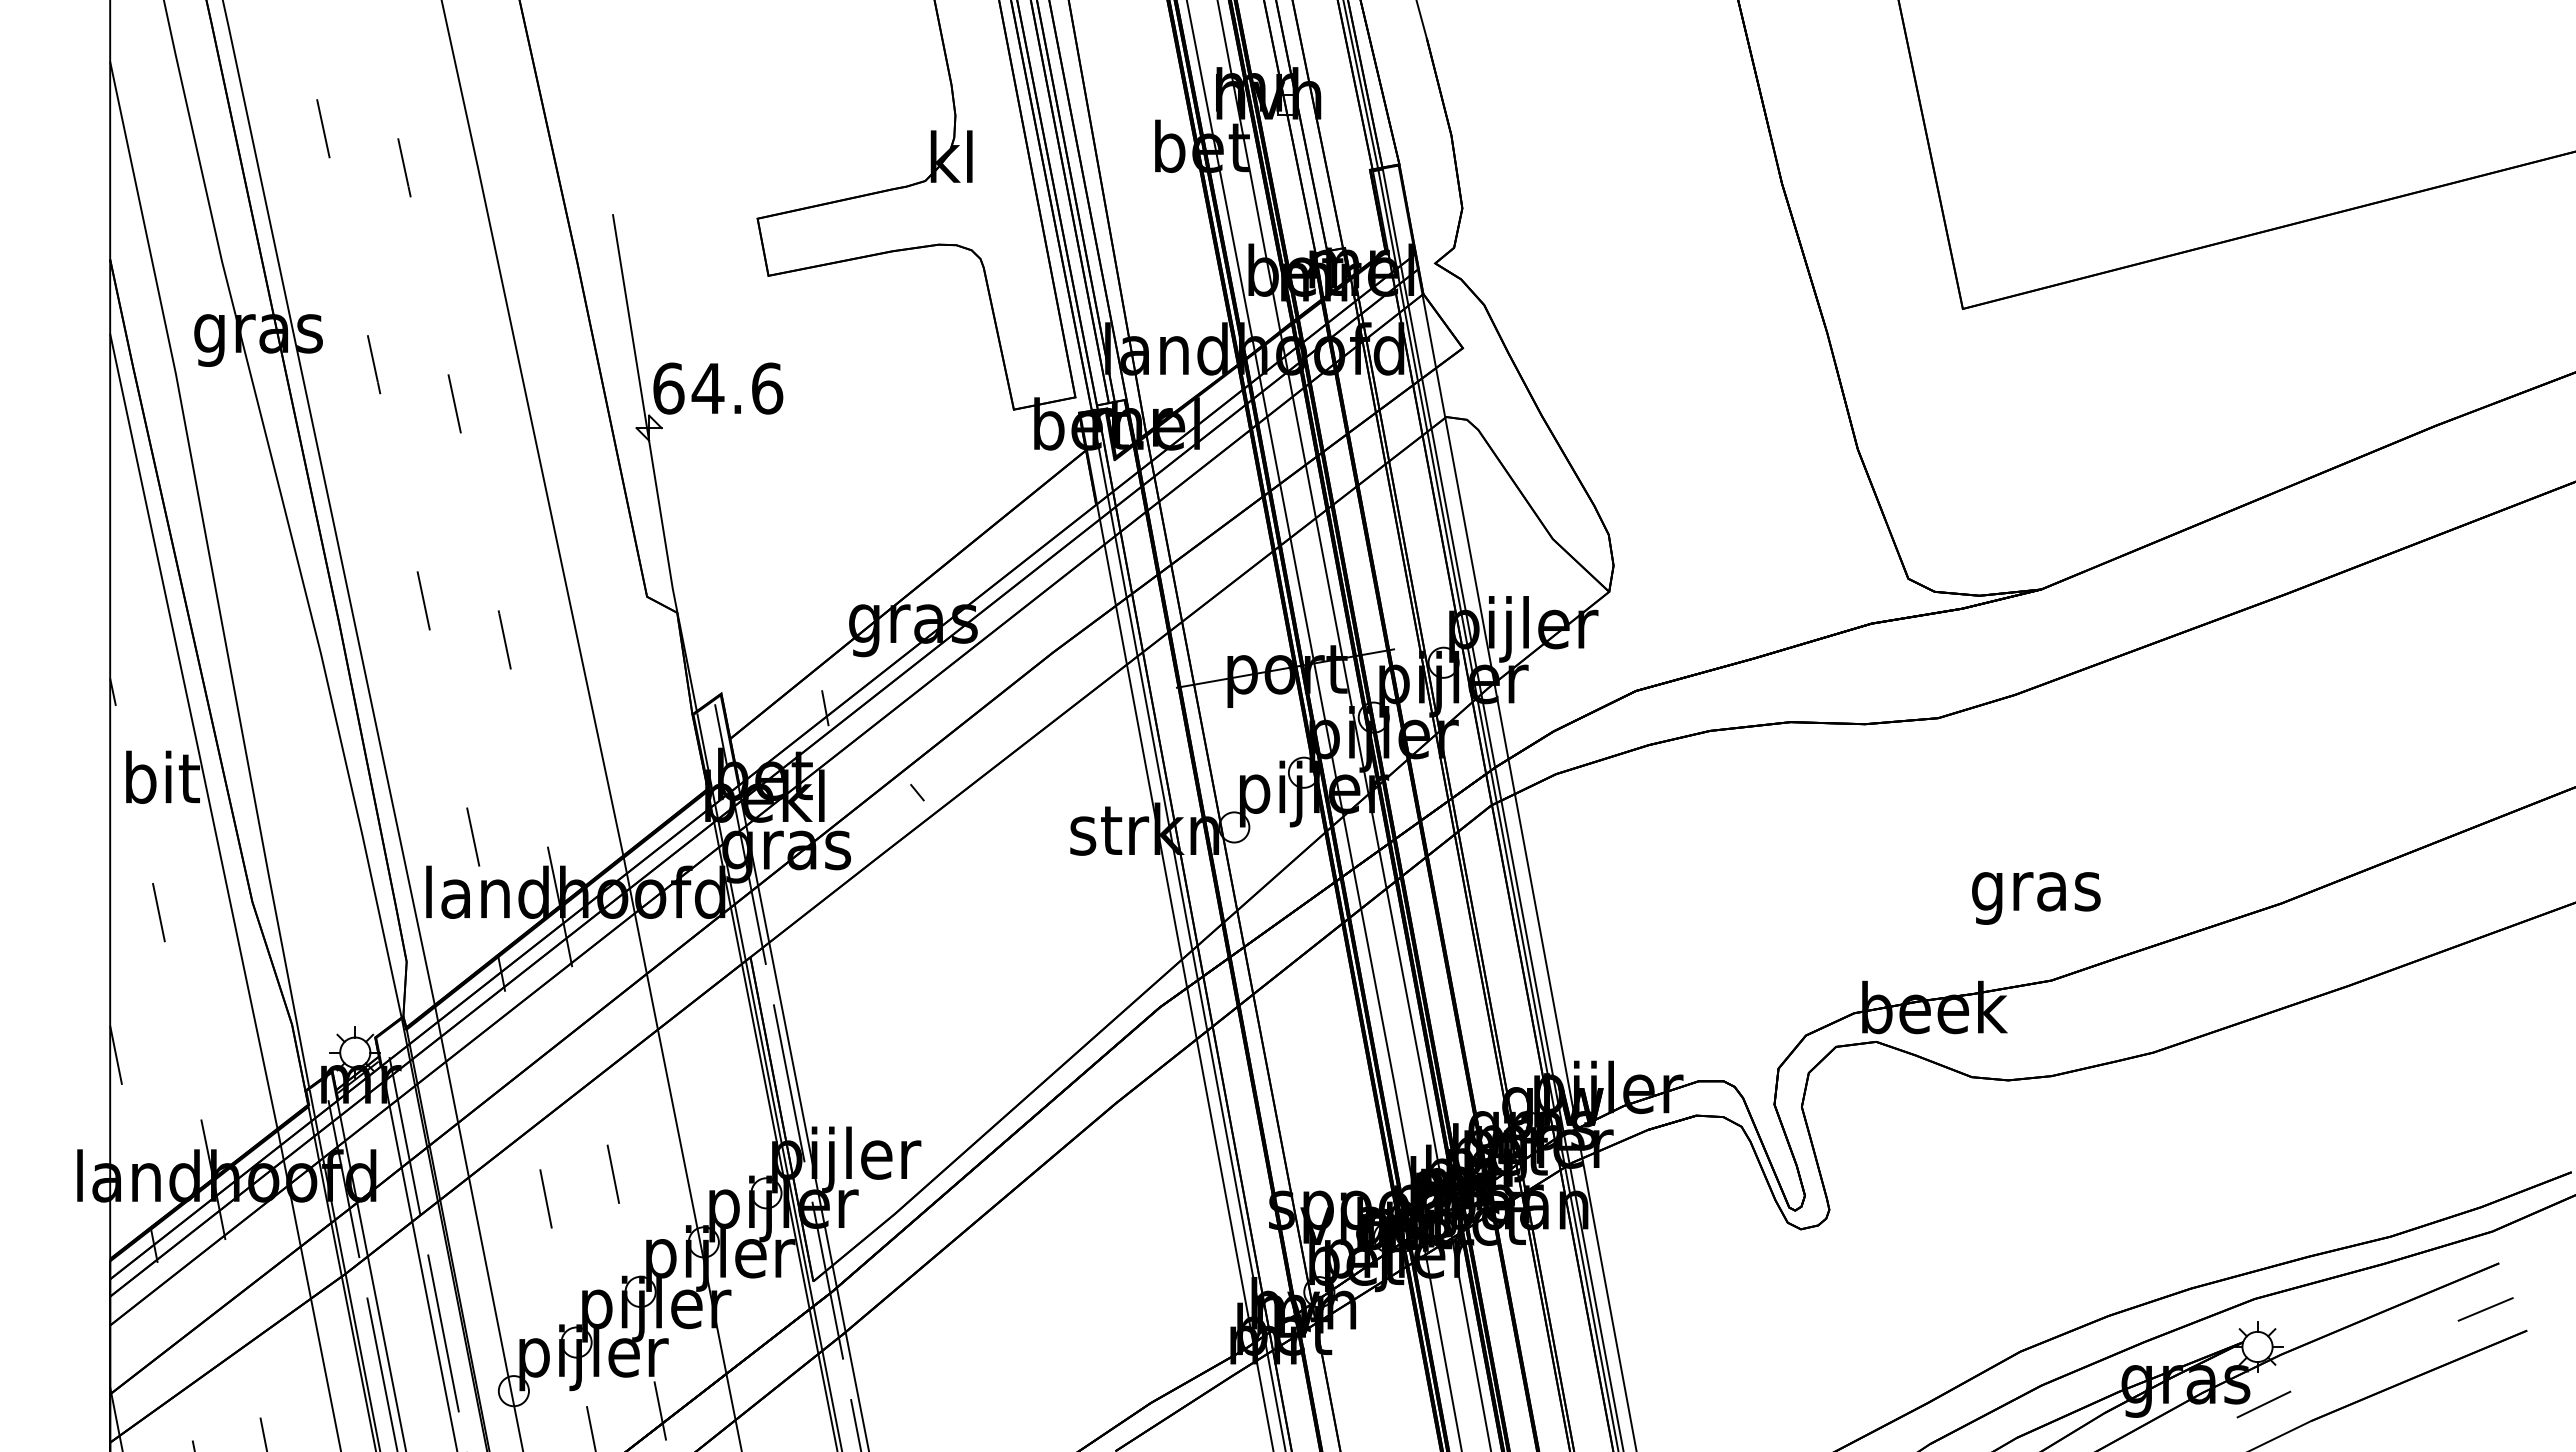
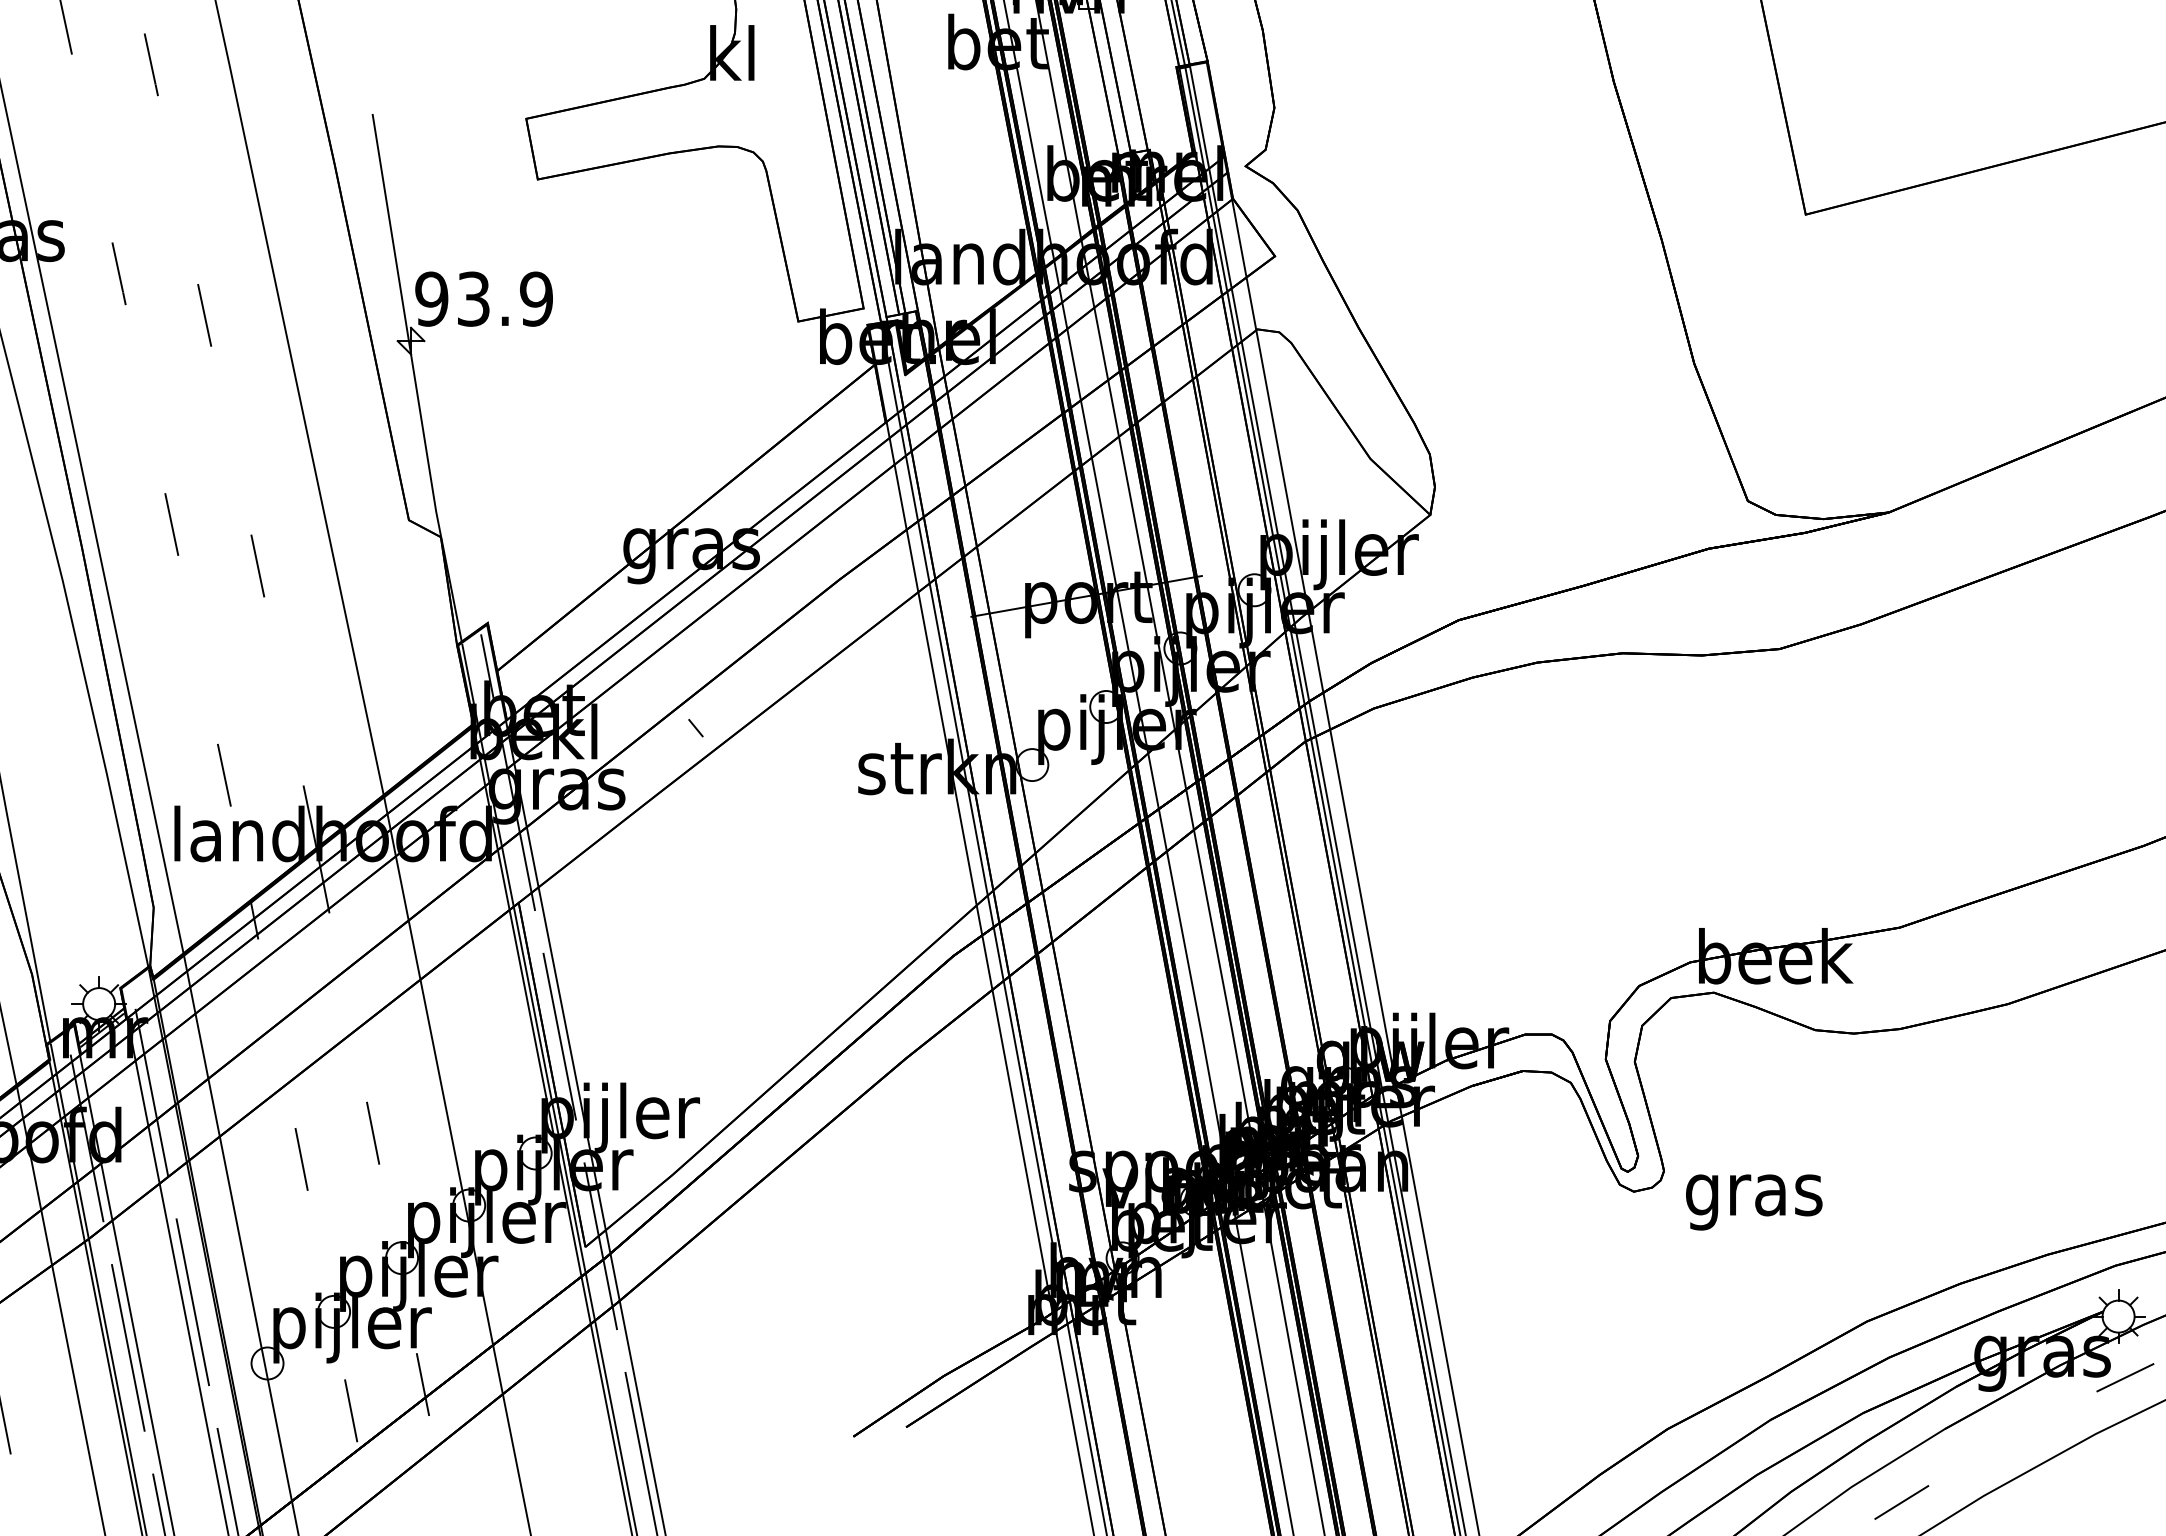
text: (718, 388) -> (484, 299), 64.6 -> 93.9
line: (825, 708) -> (598, 638), removed
text: (2036, 898) -> (1754, 1202), moved

